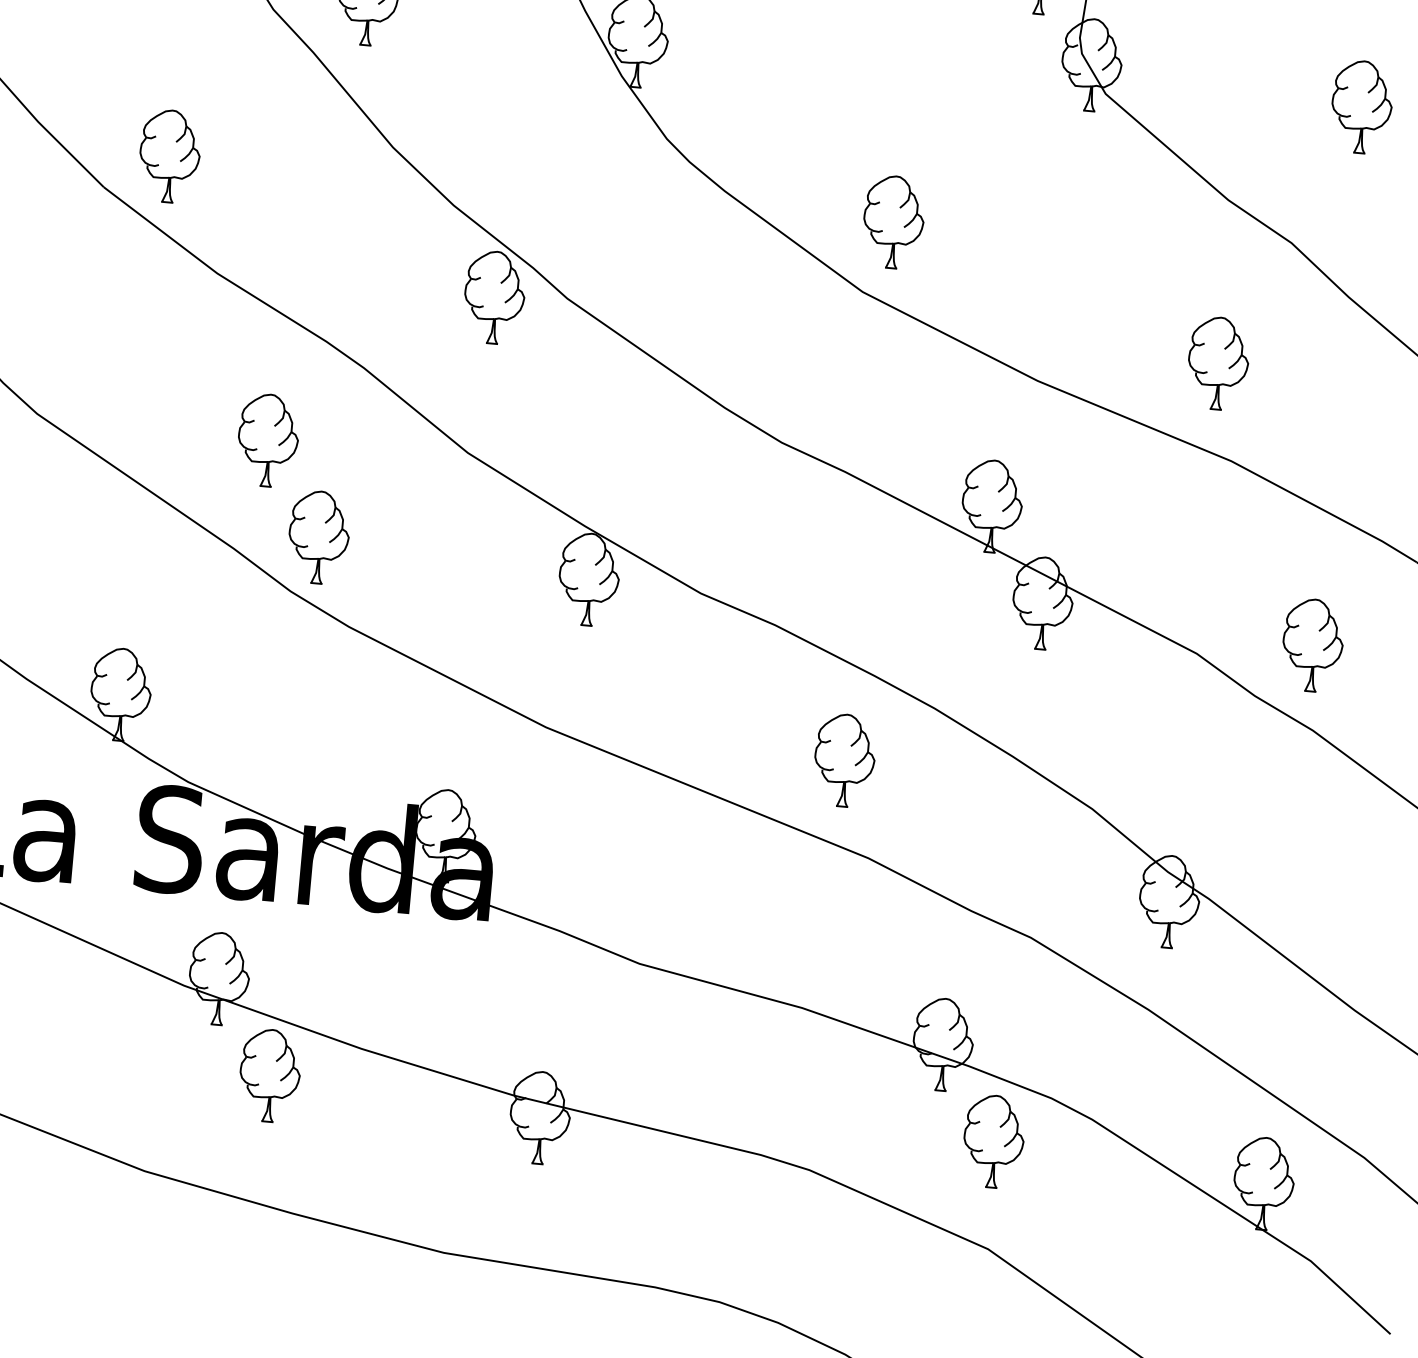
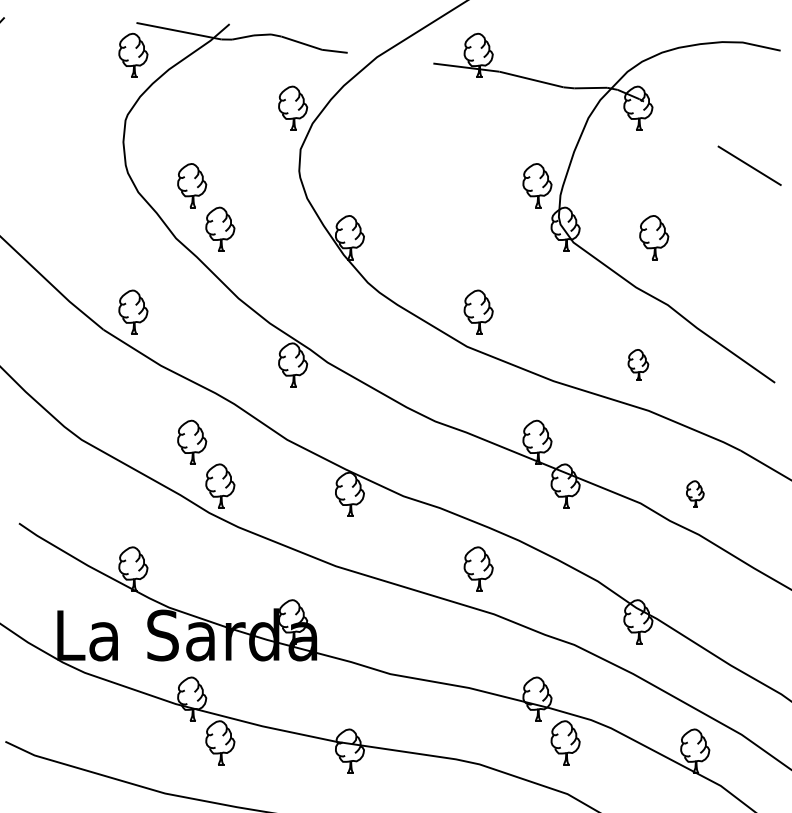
part: (1362, 106) -> (654, 237), moved
part: (1218, 362) -> (638, 364), size x0.7
part: (1313, 643) -> (695, 493), size x0.6

